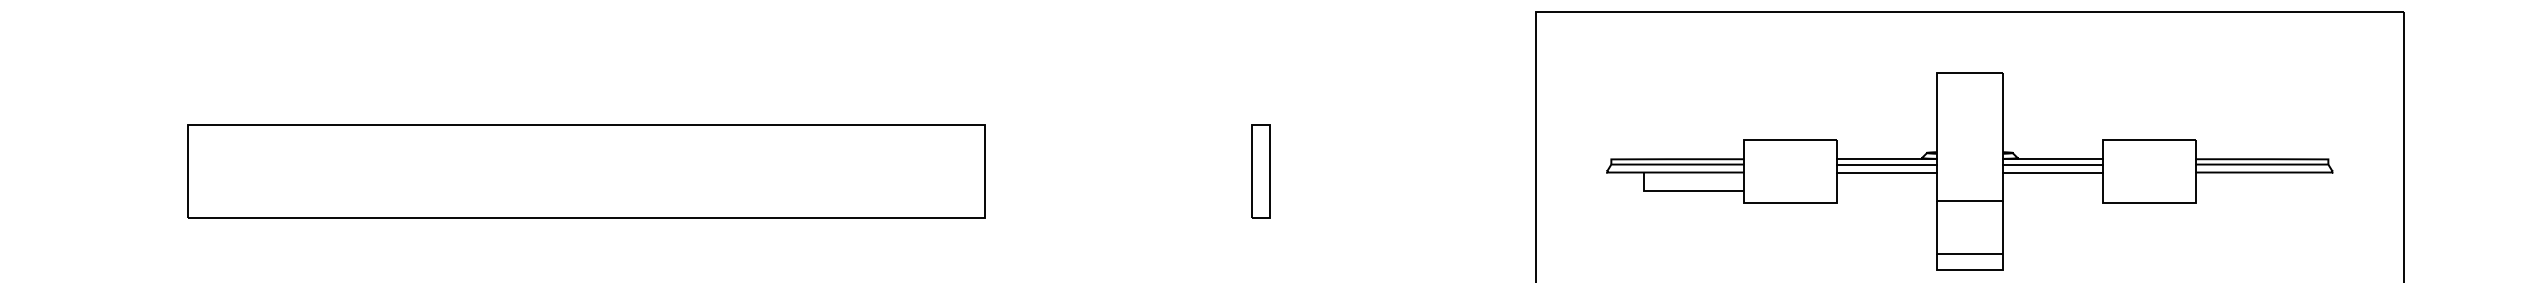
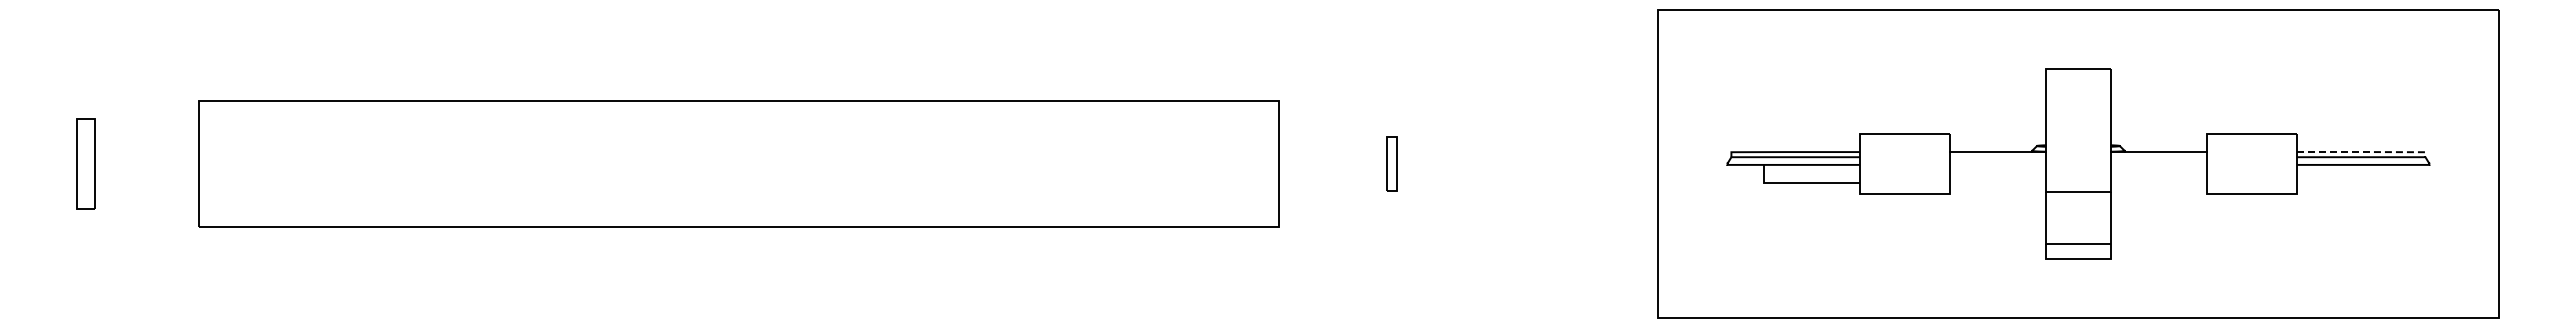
line: (2266, 159) -> (2365, 152), solid -> dashed
line: (1886, 164) -> (1997, 157), removed
line: (2052, 164) -> (2158, 157), removed
part: (586, 171) -> (739, 163), size x1.4
part: (1260, 171) -> (1391, 163), size x0.6
line: (1886, 172) -> (1997, 164), removed
line: (2052, 172) -> (2158, 164), removed

